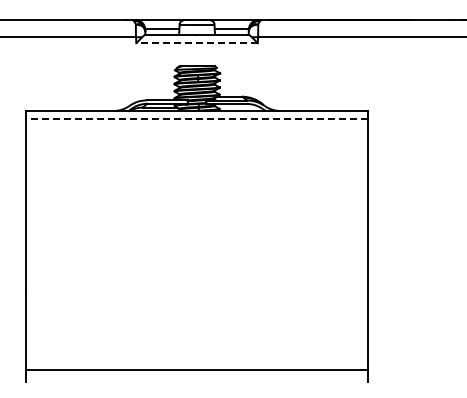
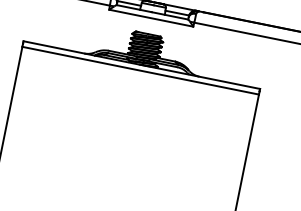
line: (197, 43) -> (151, 18), dashed -> solid
line: (197, 119) -> (140, 71), dashed -> solid

